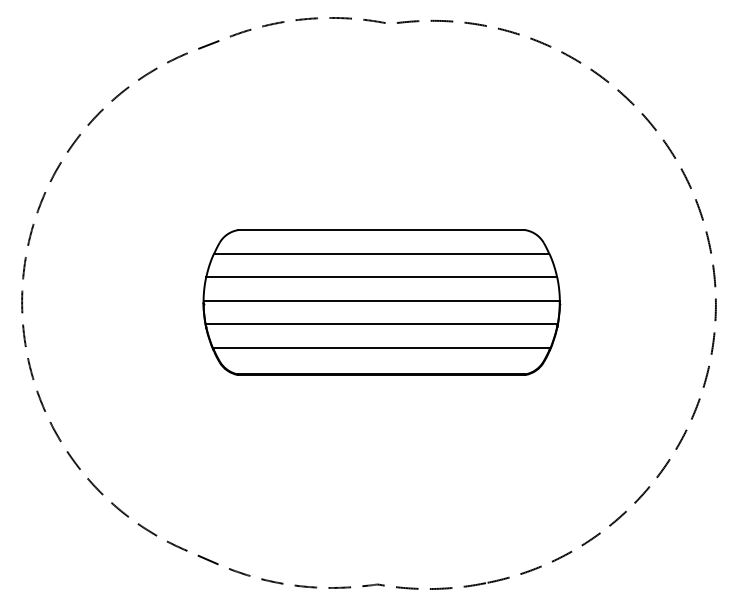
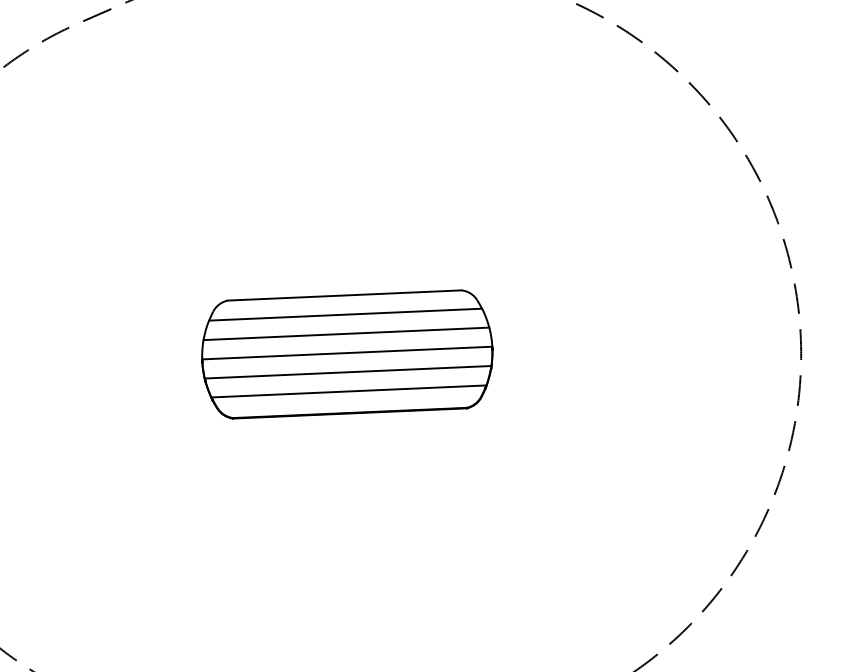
part: (381, 302) -> (346, 354), size x0.6

